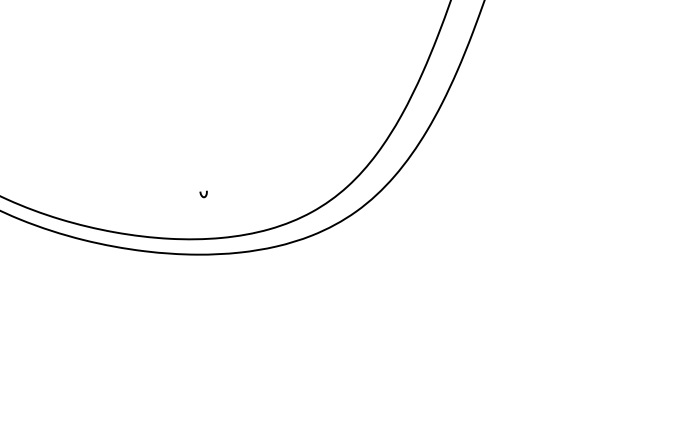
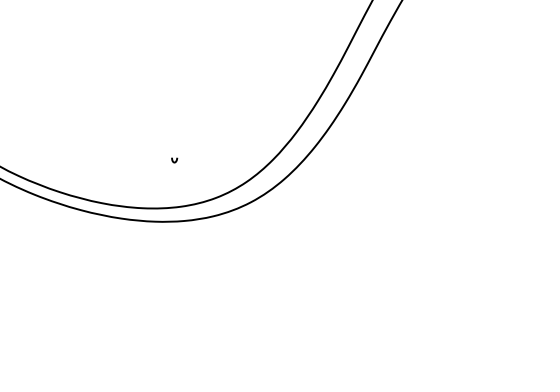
curve: (202, 194) -> (173, 160), moved

